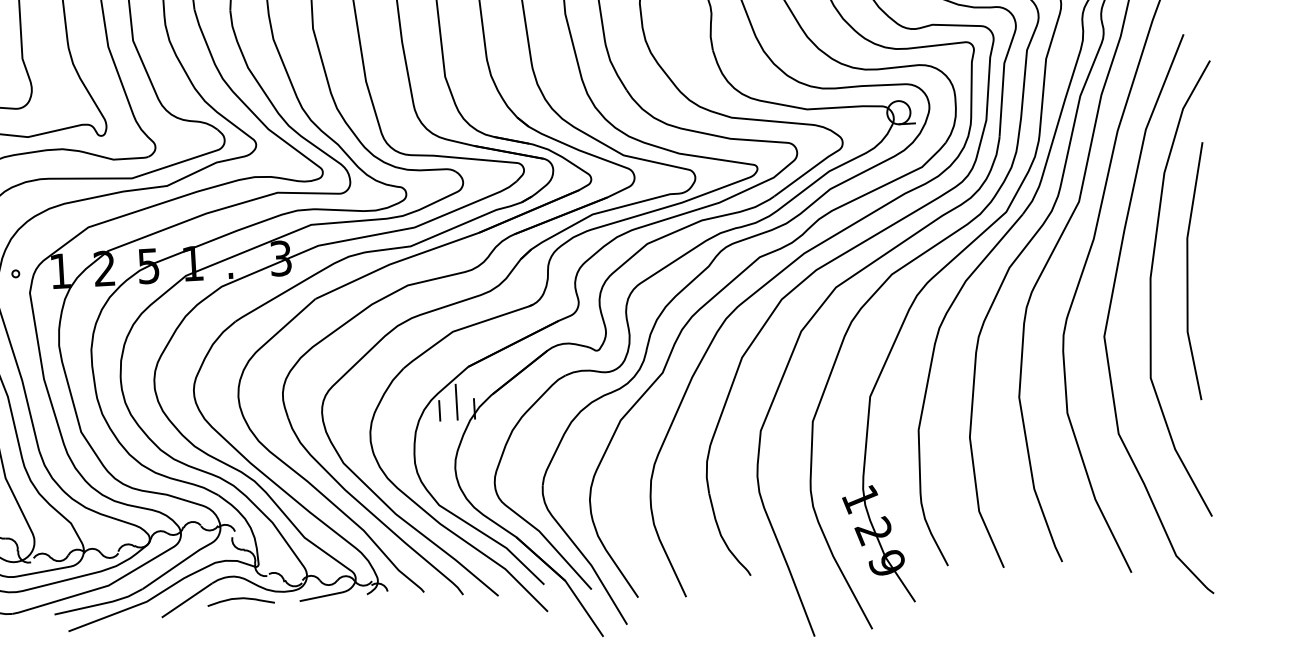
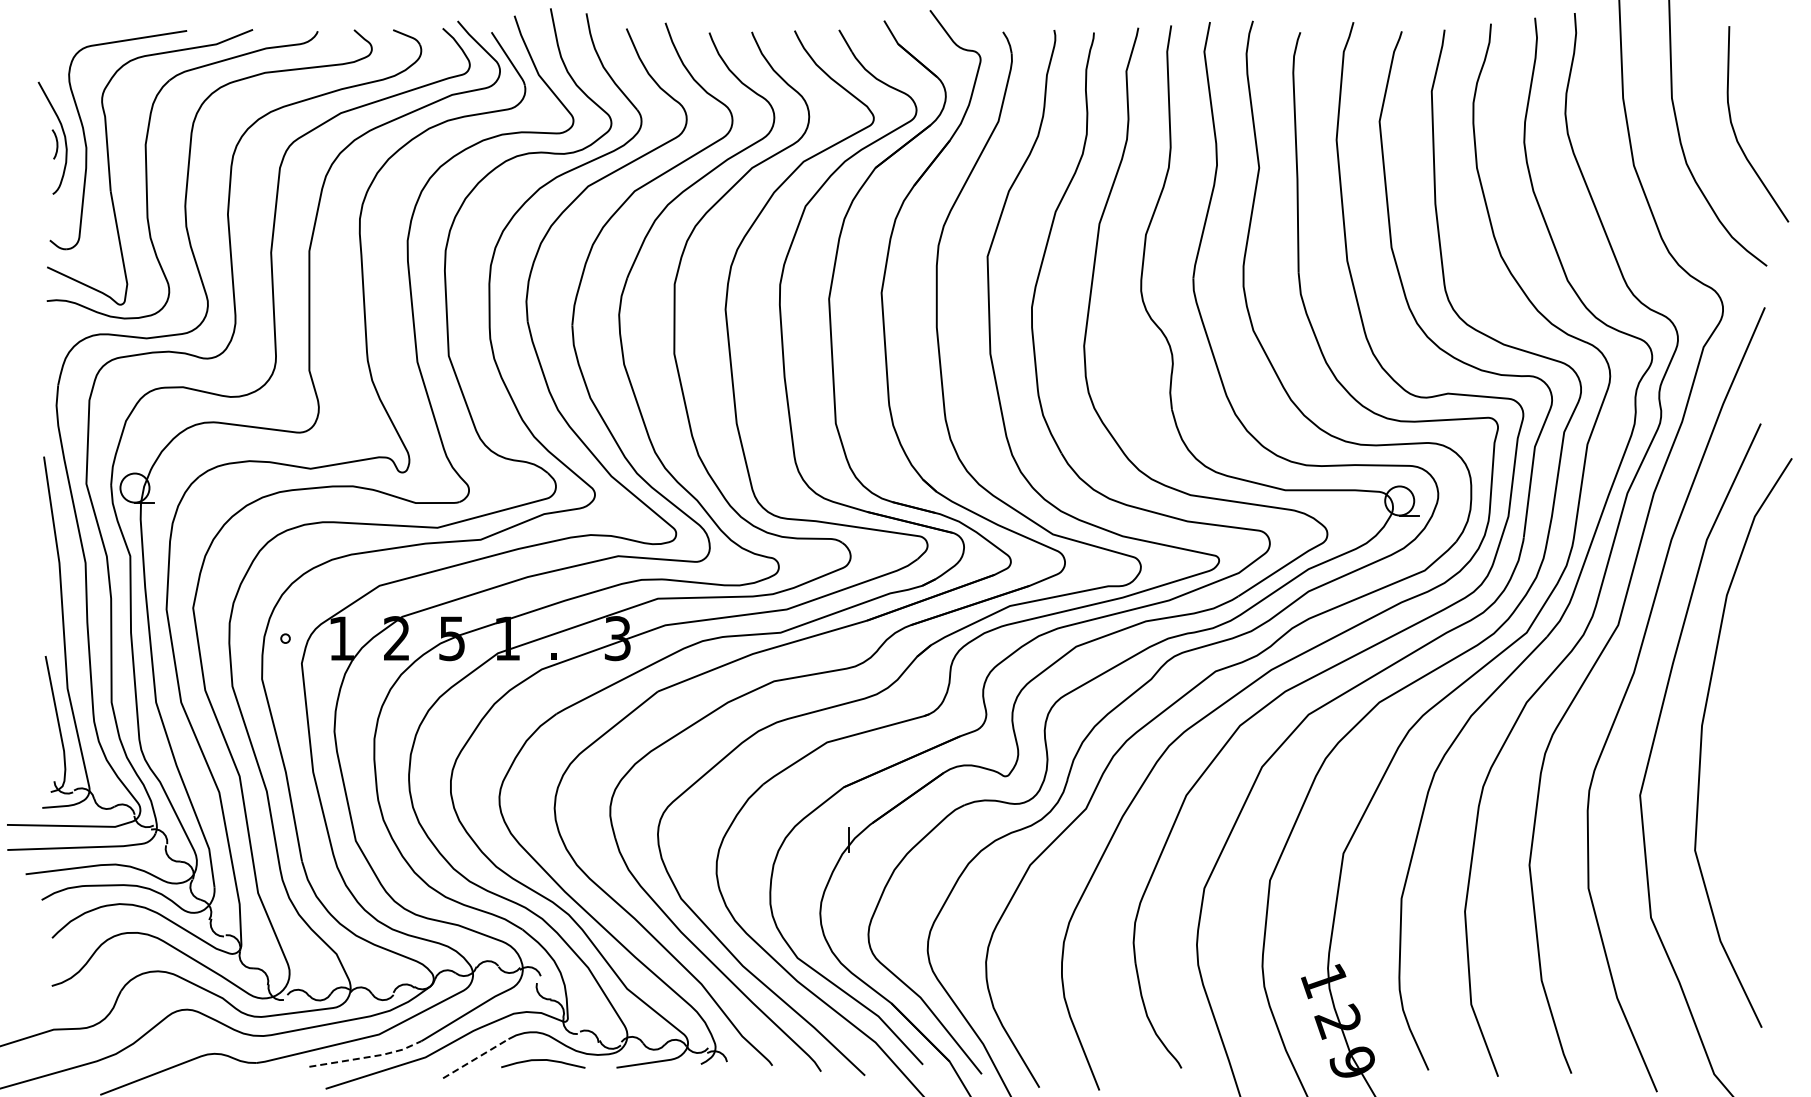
line: (1188, 271) -> (1749, 720), removed
line: (456, 402) -> (826, 830), removed
line: (440, 410) -> (805, 839), removed
line: (187, 600) -> (476, 1058), solid -> dashed
line: (101, 604) -> (368, 1057), solid -> dashed

